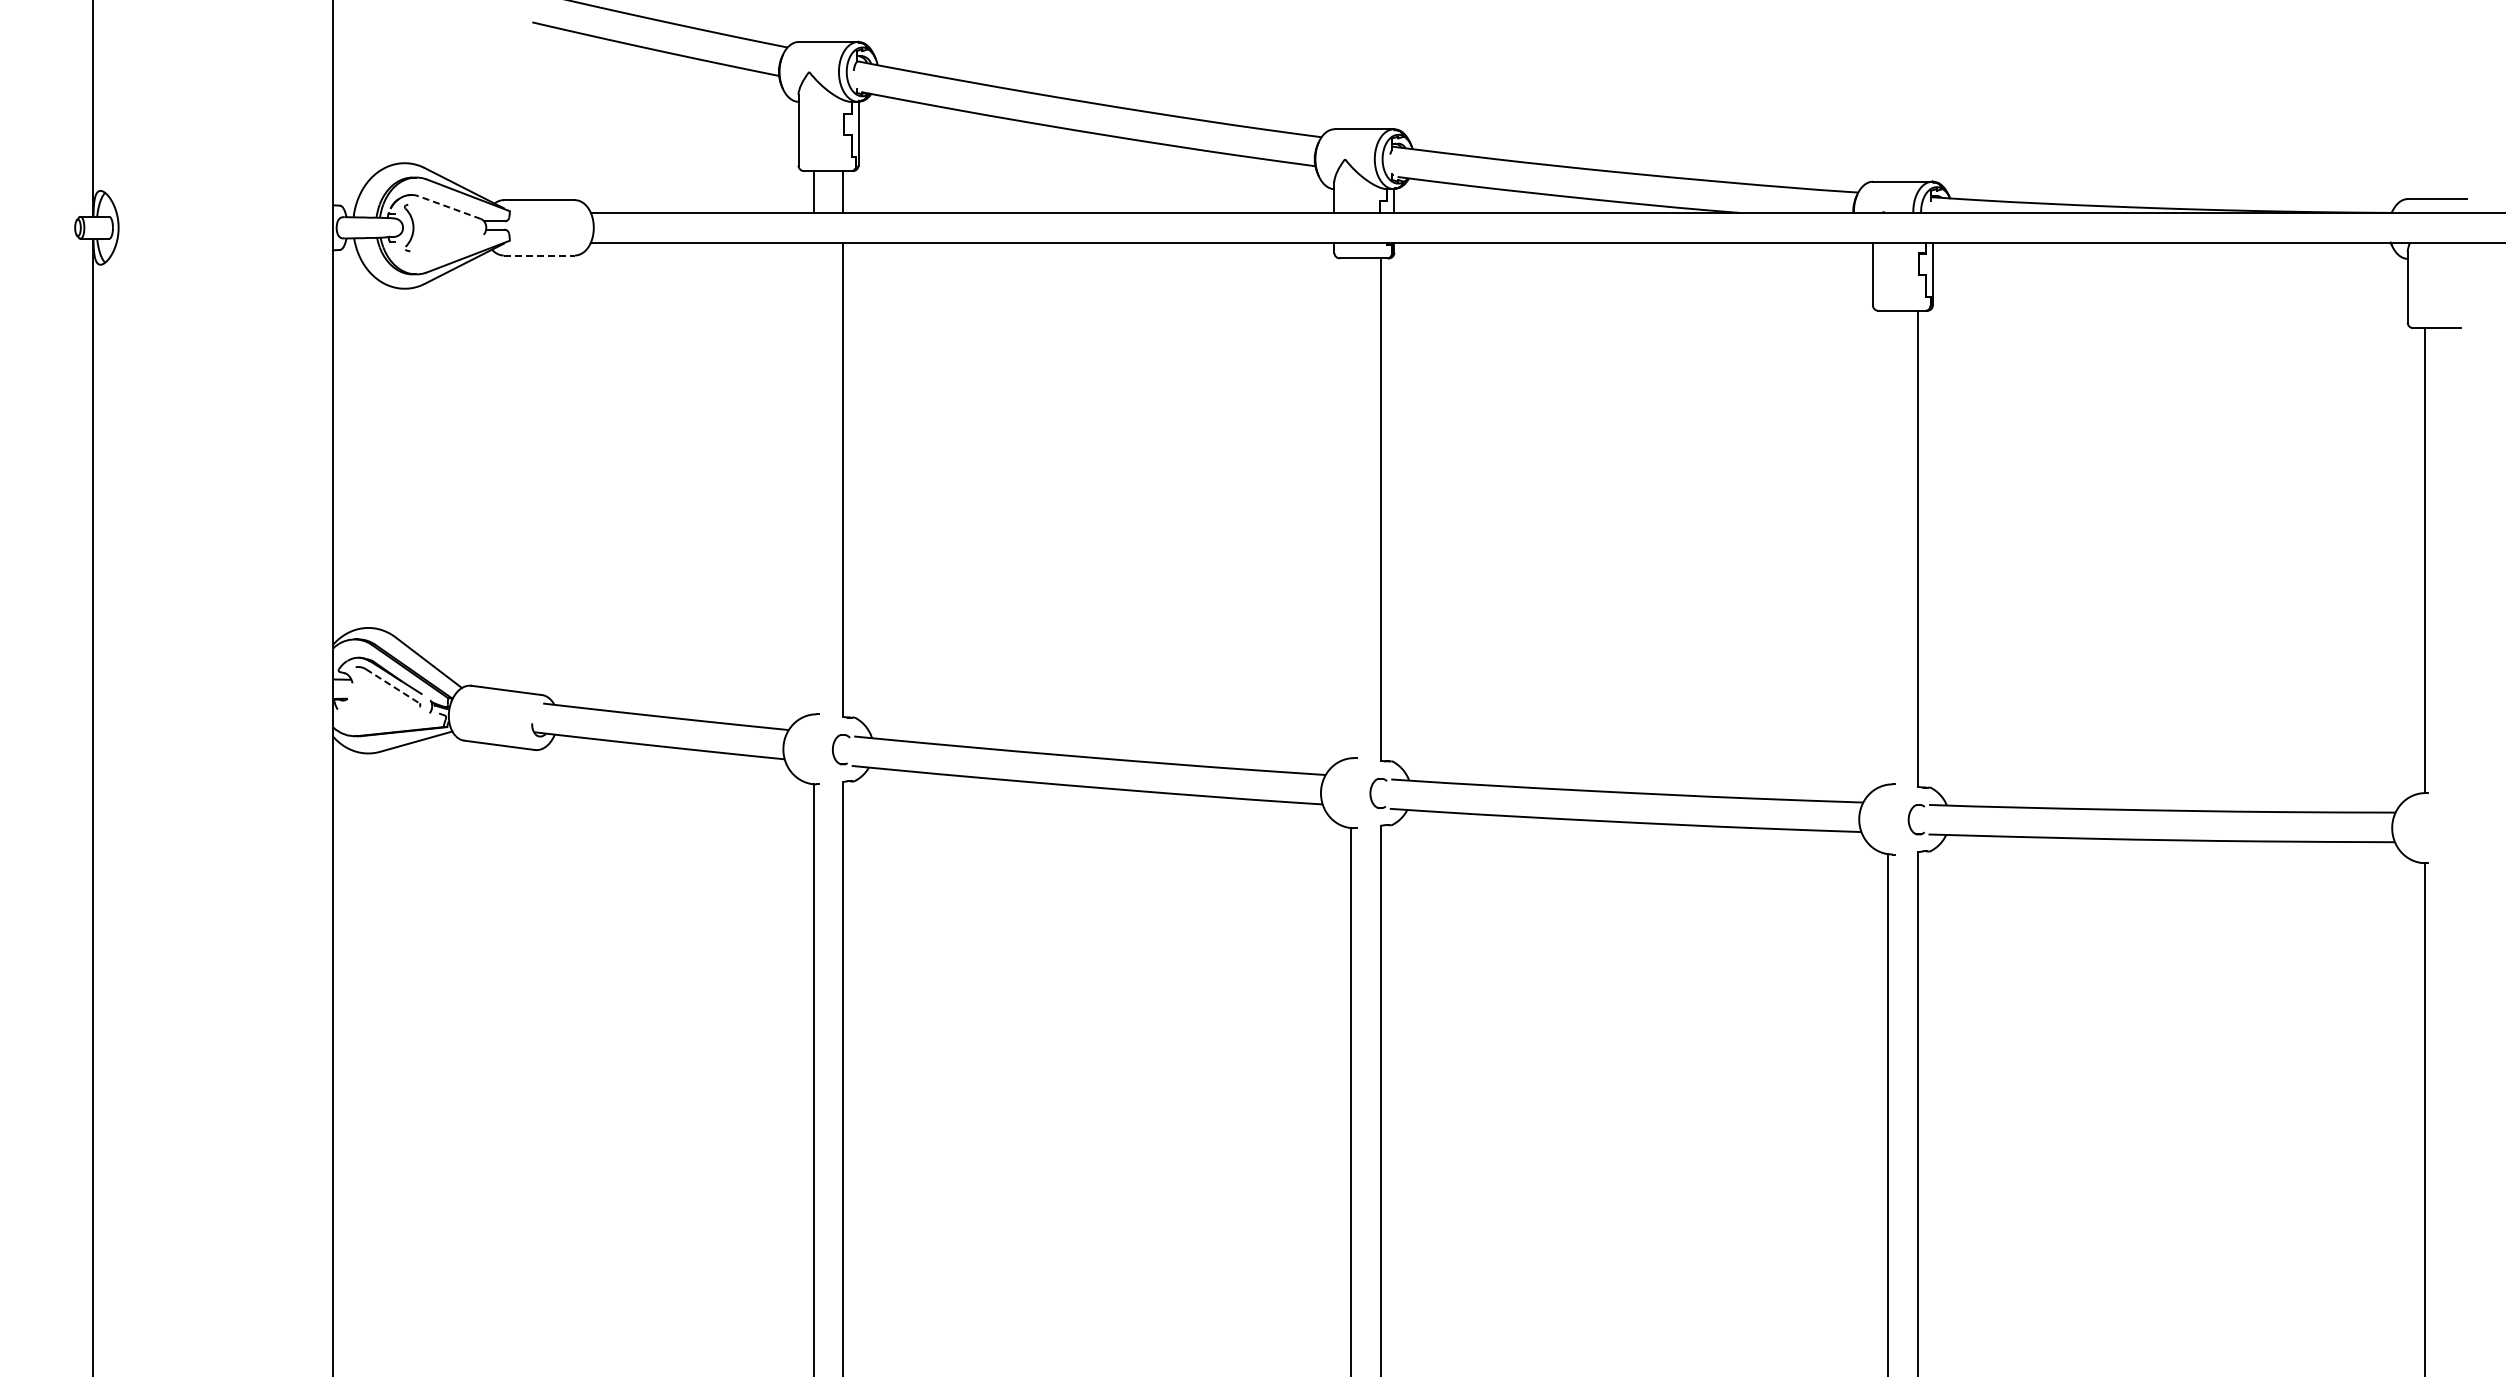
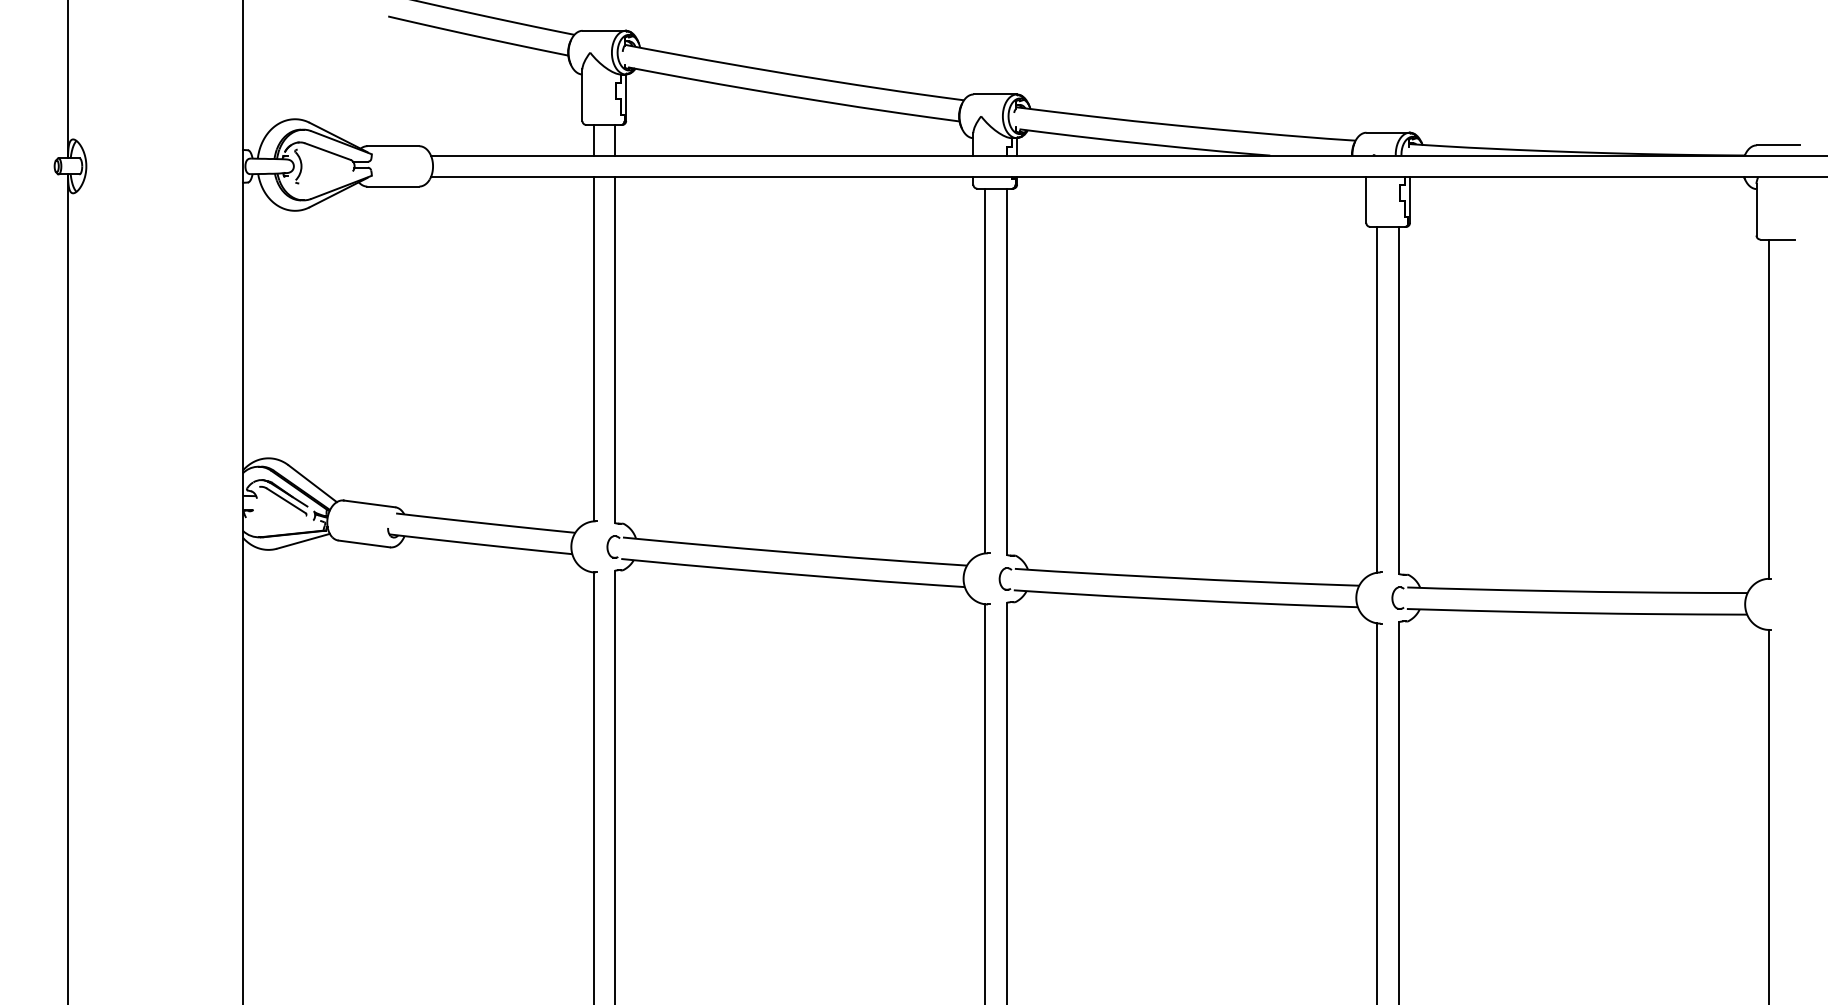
line: (449, 207) -> (327, 151), dashed -> solid
line: (539, 255) -> (393, 186), dashed -> solid
line: (813, 478) -> (593, 349), added
line: (1350, 508) -> (985, 371), added
line: (1888, 547) -> (1377, 399), added
line: (392, 686) -> (286, 501), dashed -> solid

